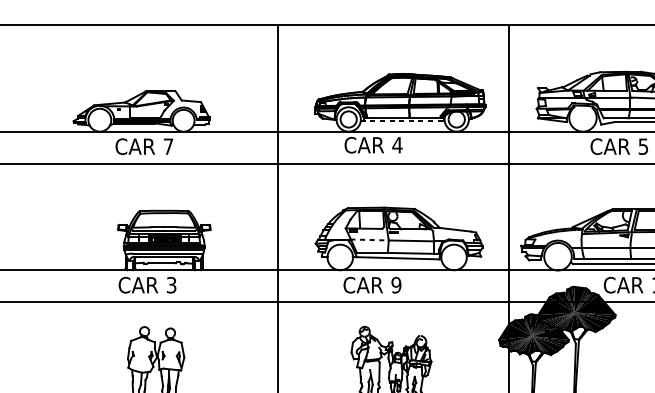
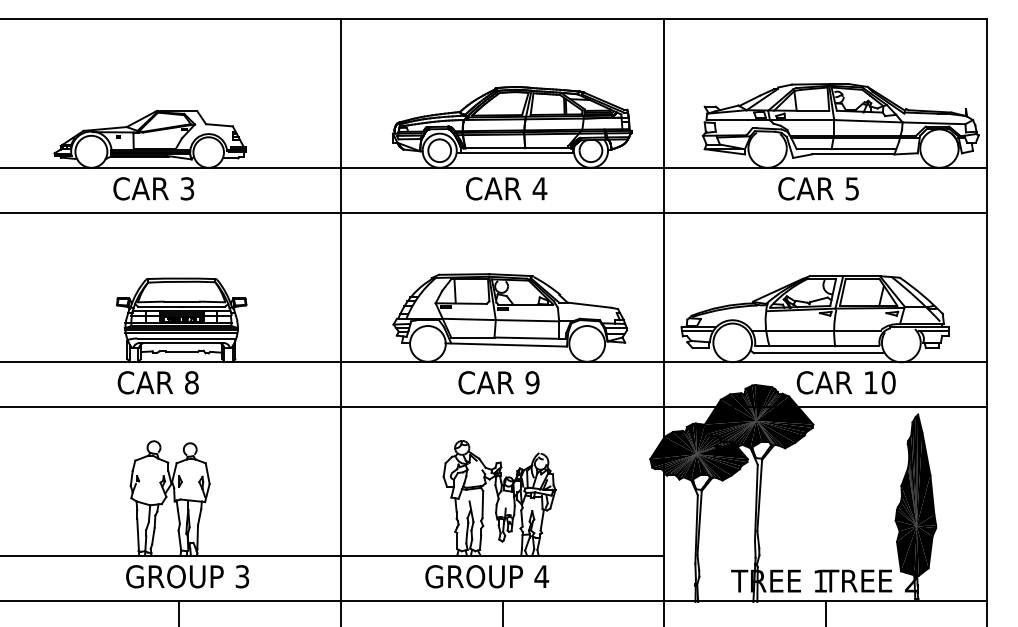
line: (402, 121) -> (515, 153), dashed -> solid
text: (373, 145) -> (506, 188), moved
text: (168, 146) -> (187, 188), 7 -> 3
line: (369, 240) -> (468, 319), dashed -> solid
text: (171, 285) -> (191, 382), 3 -> 8
text: (372, 285) -> (498, 382), moved

